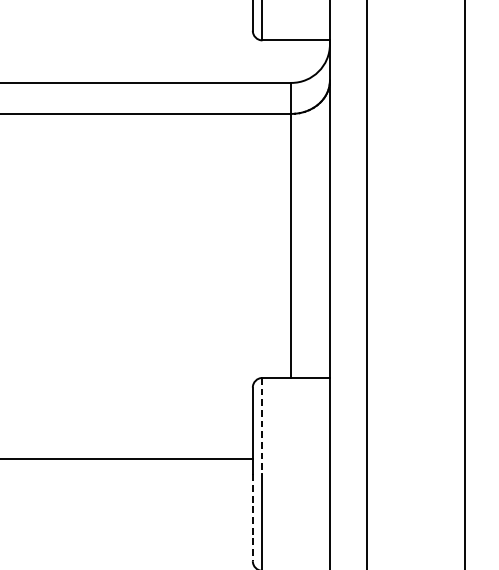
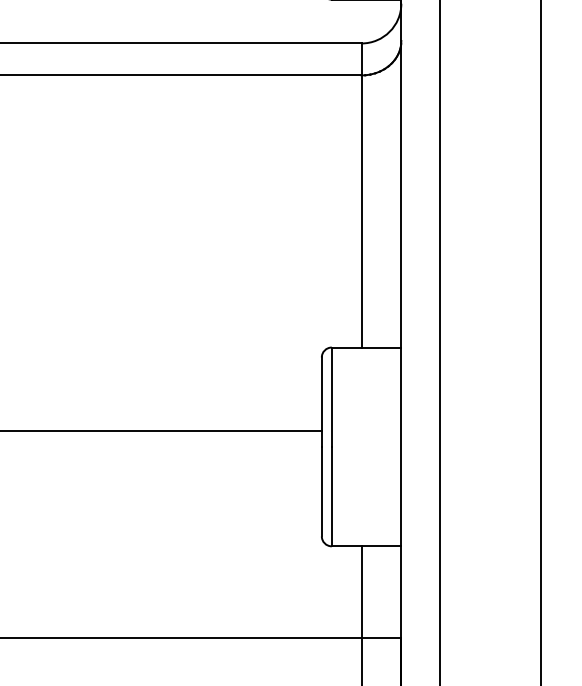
line: (262, 426) -> (331, 397), dashed -> solid
line: (252, 517) -> (321, 491), dashed -> solid

